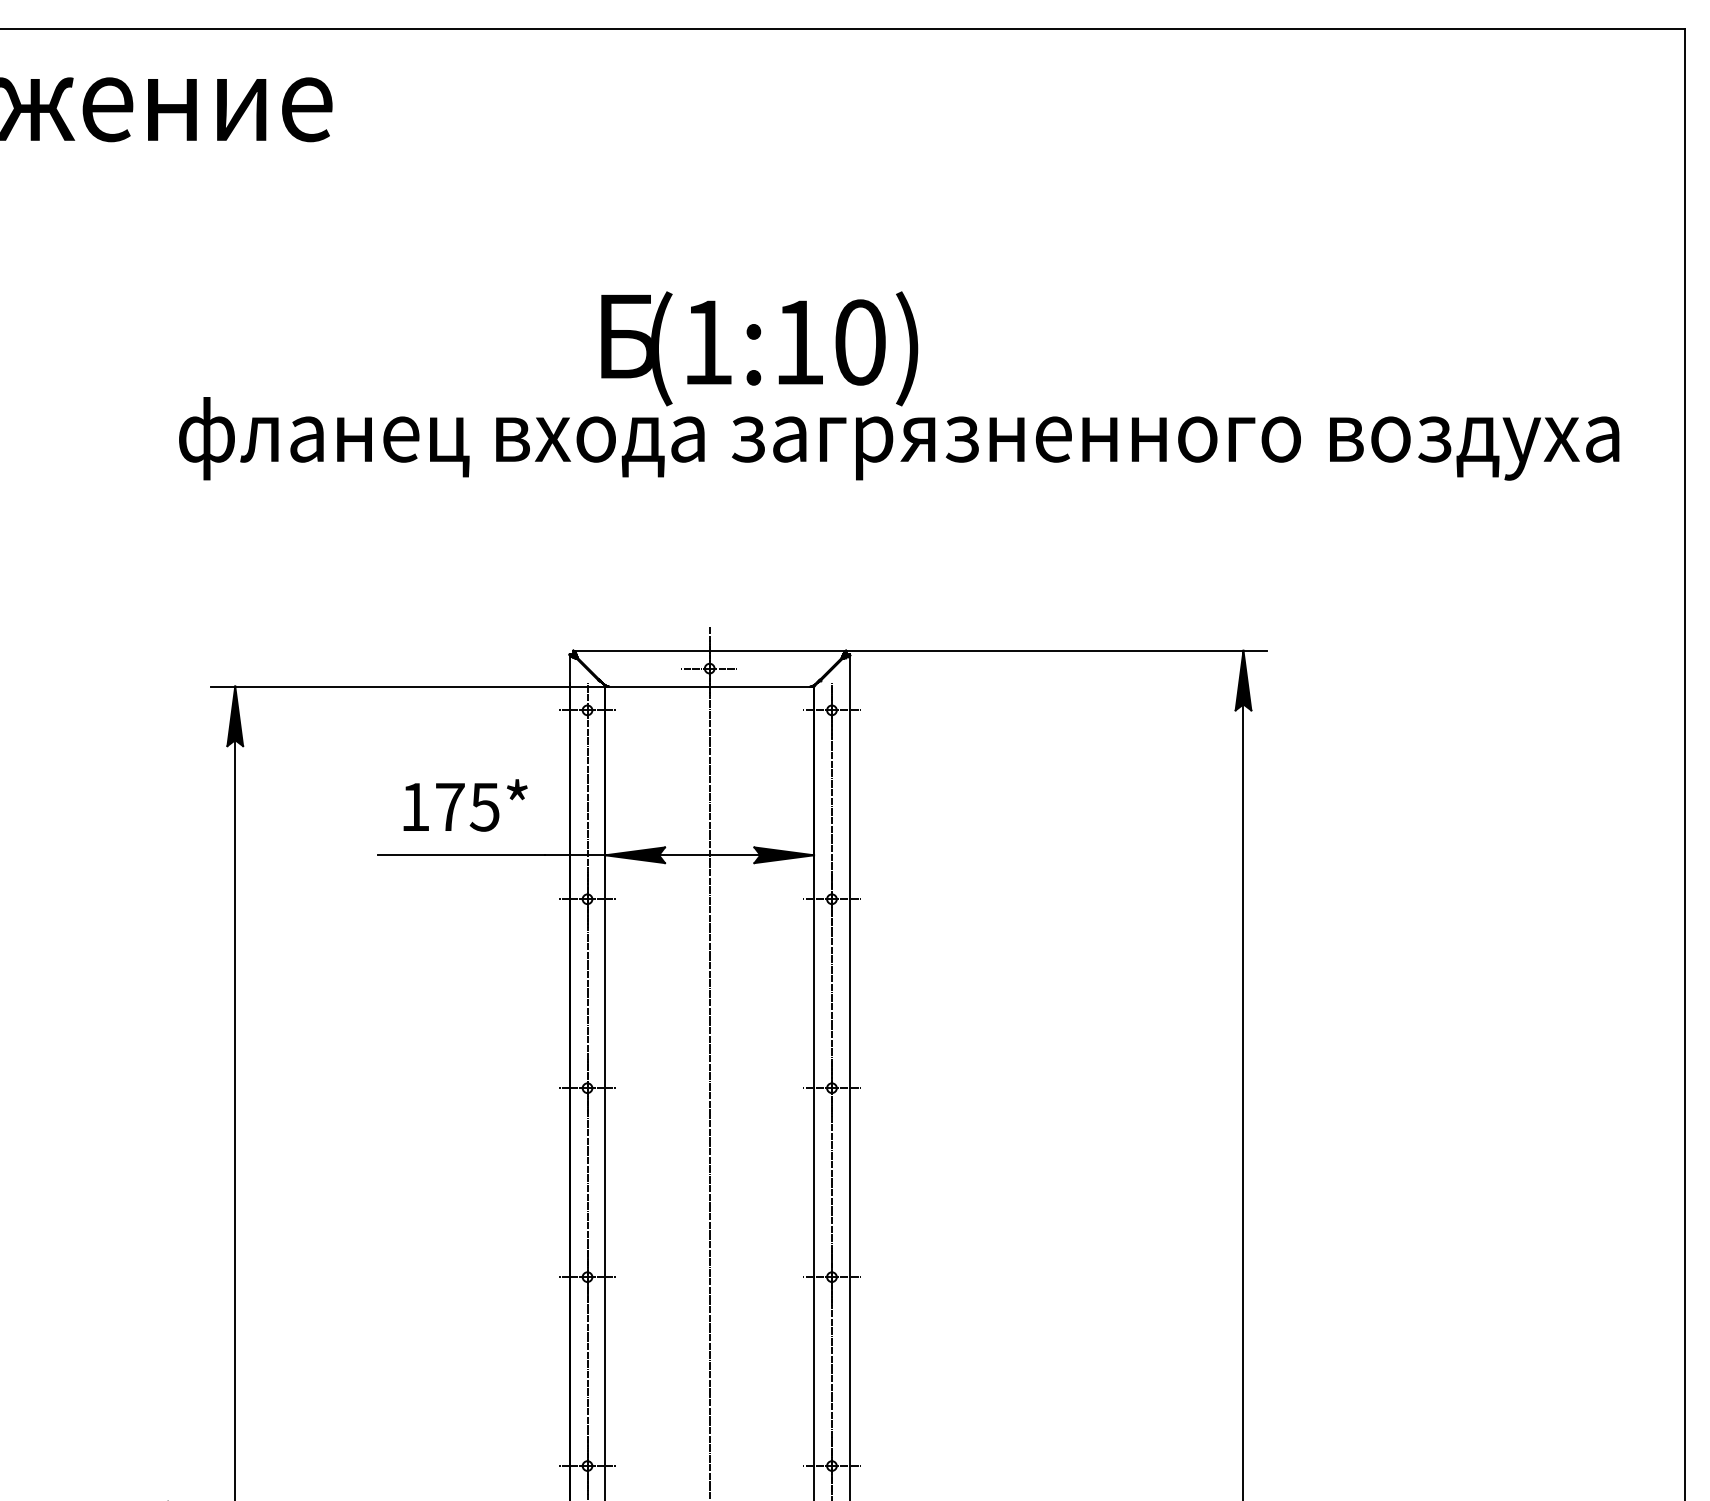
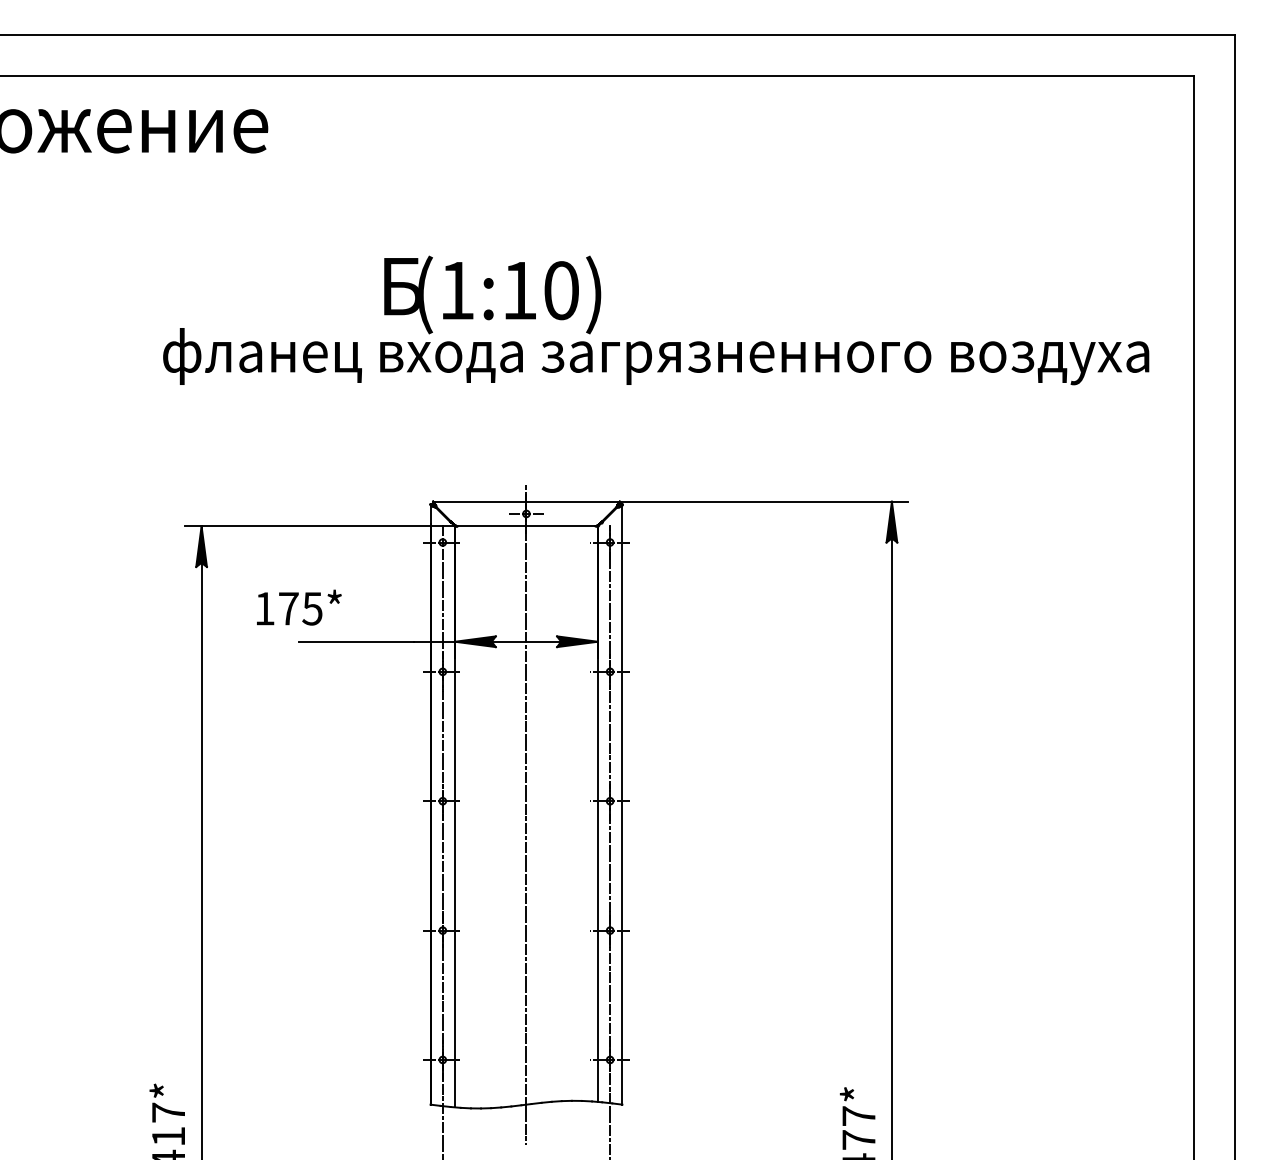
text: (759, 348) -> (492, 294), moved
text: (465, 805) -> (299, 607), moved

